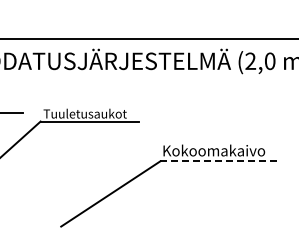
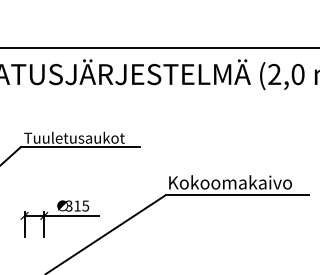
line: (220, 161) -> (238, 195), dashed -> solid
part: (72, 180) -> (59, 218), added

